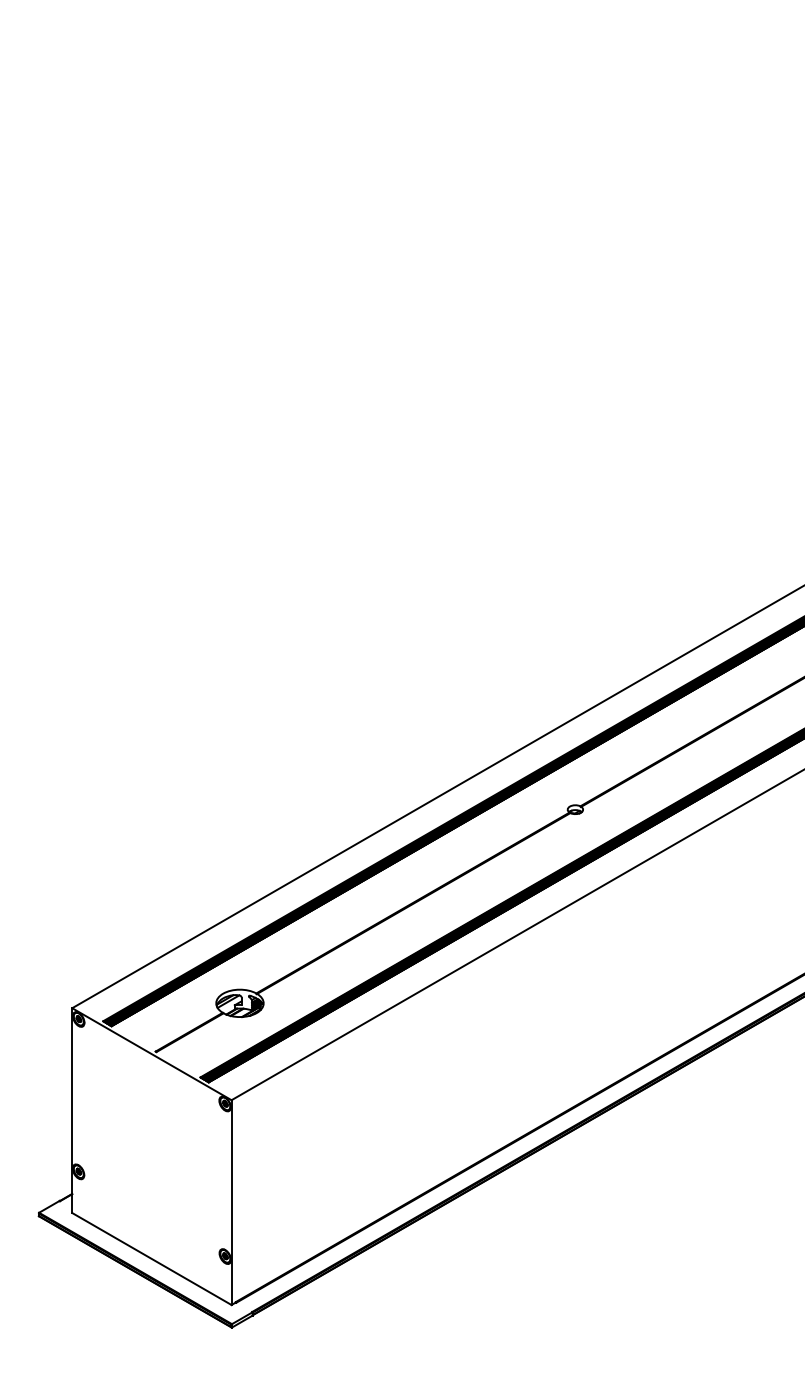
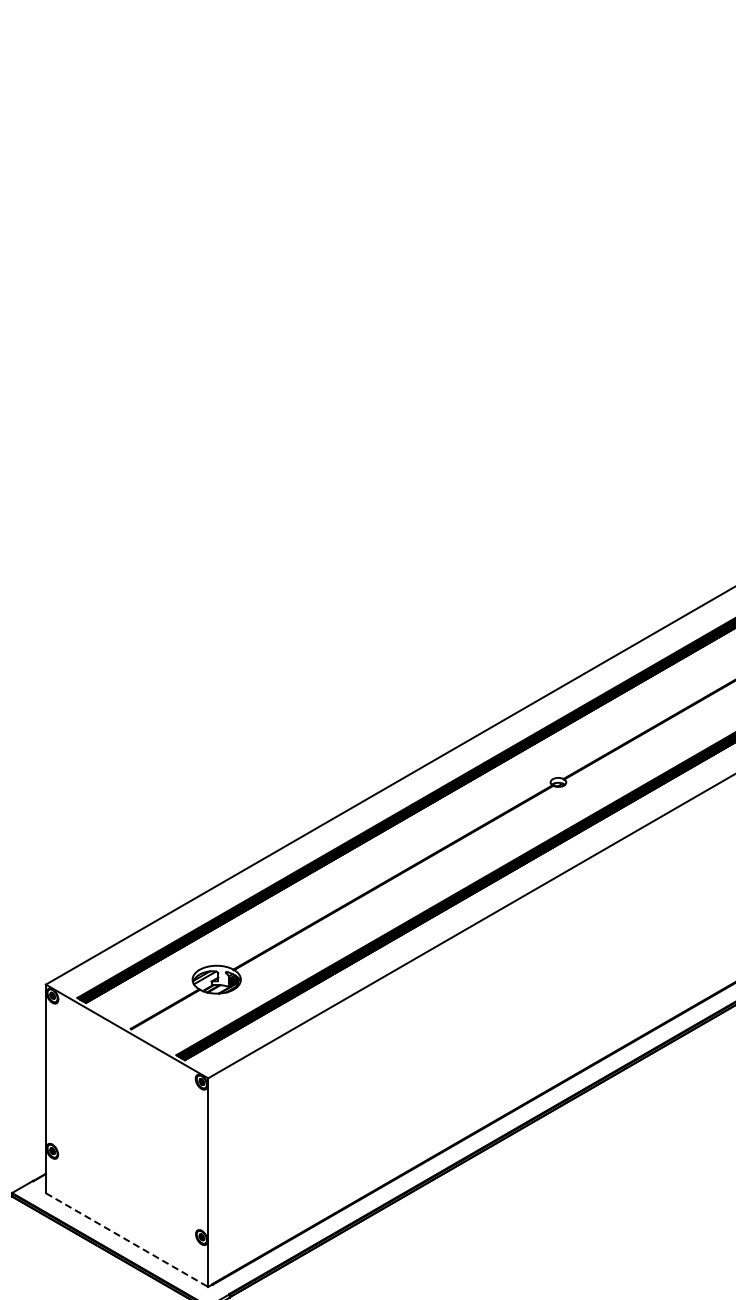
line: (151, 1259) -> (126, 1240), solid -> dashed

